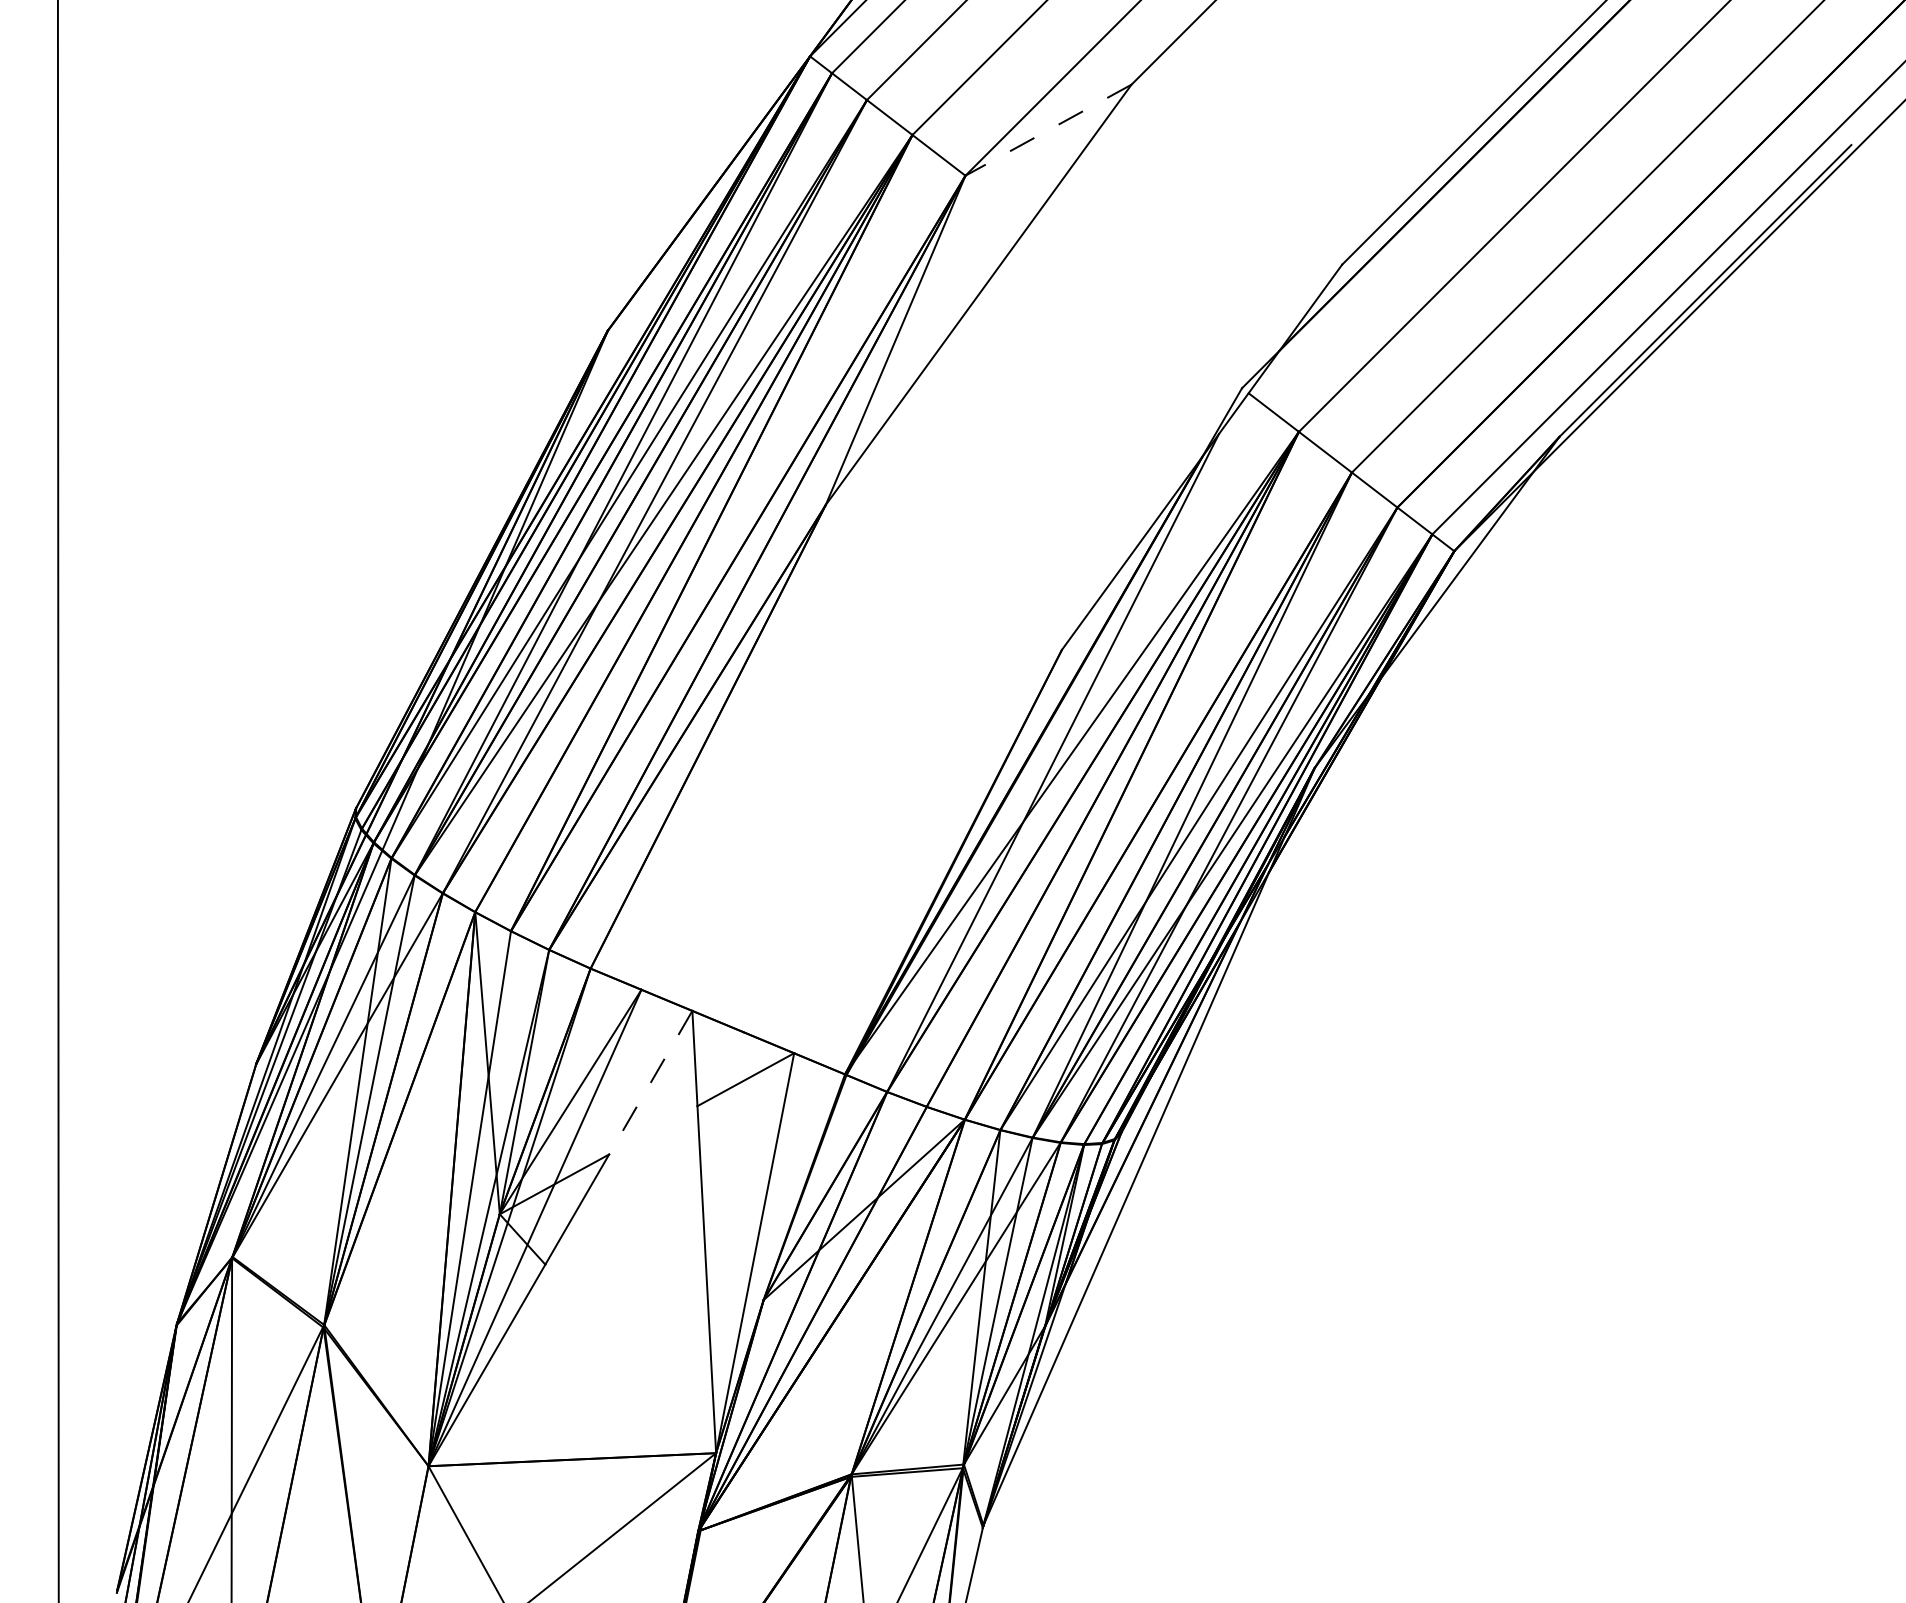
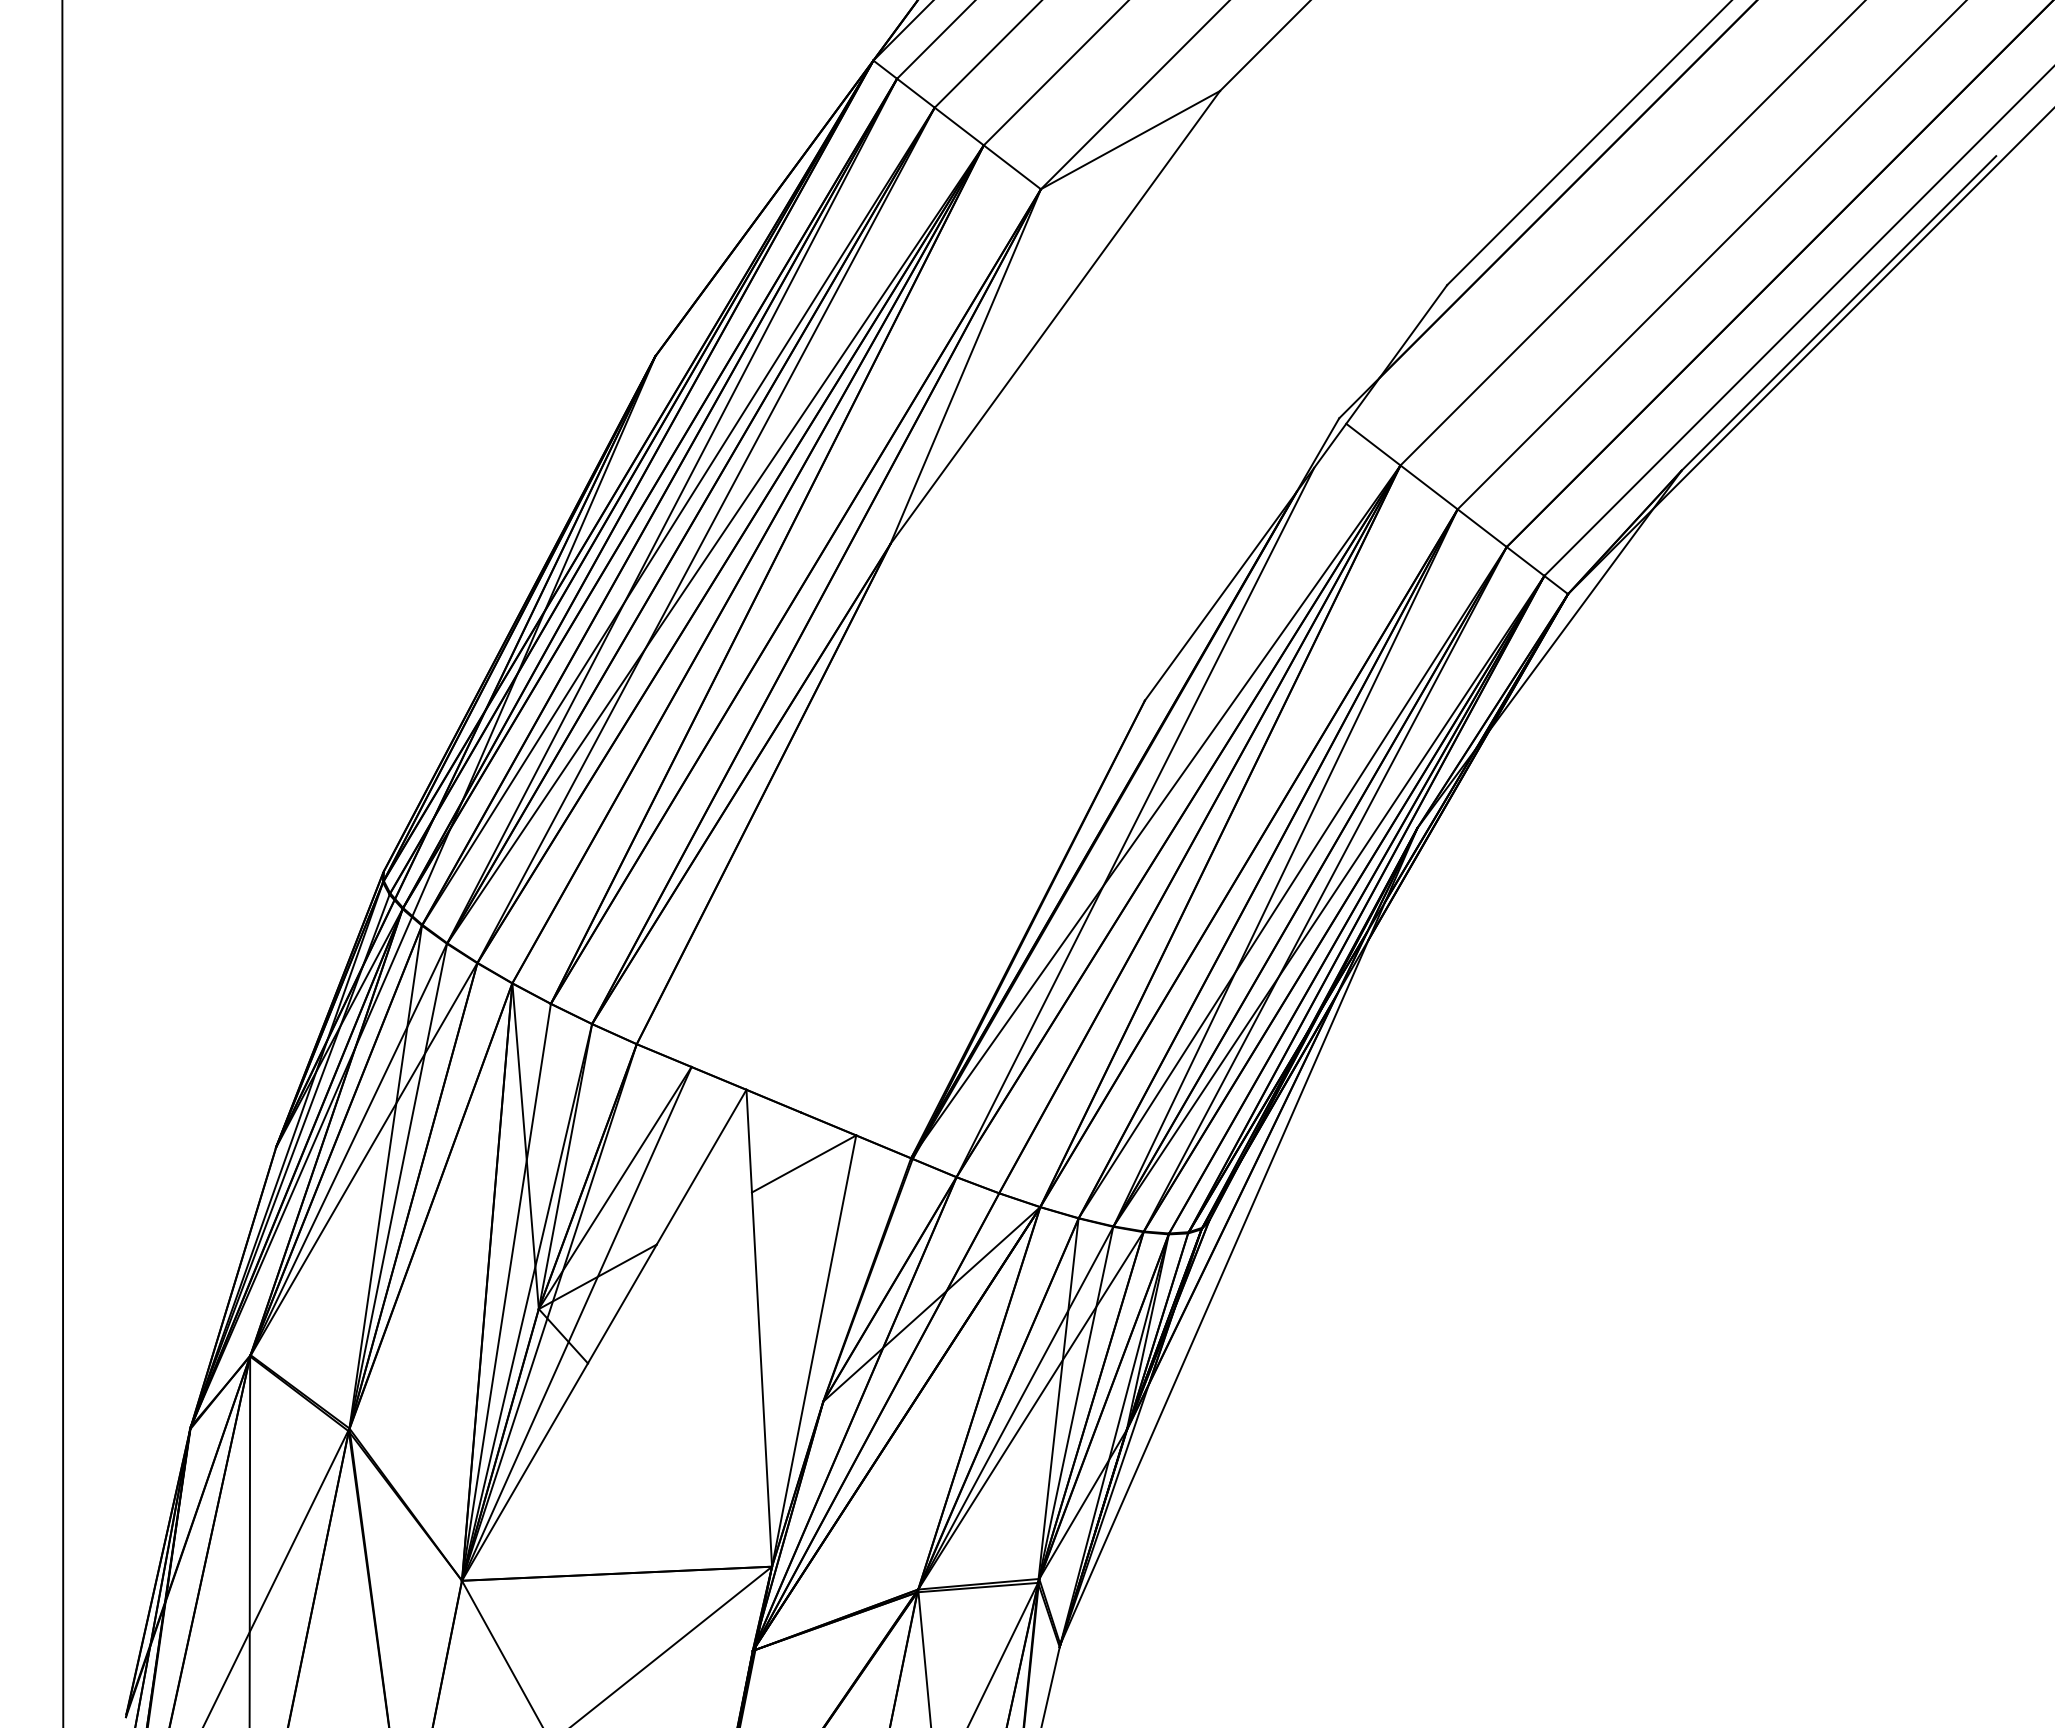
line: (1048, 130) -> (1130, 140), dashed -> solid
line: (650, 1082) -> (701, 1167), dashed -> solid

